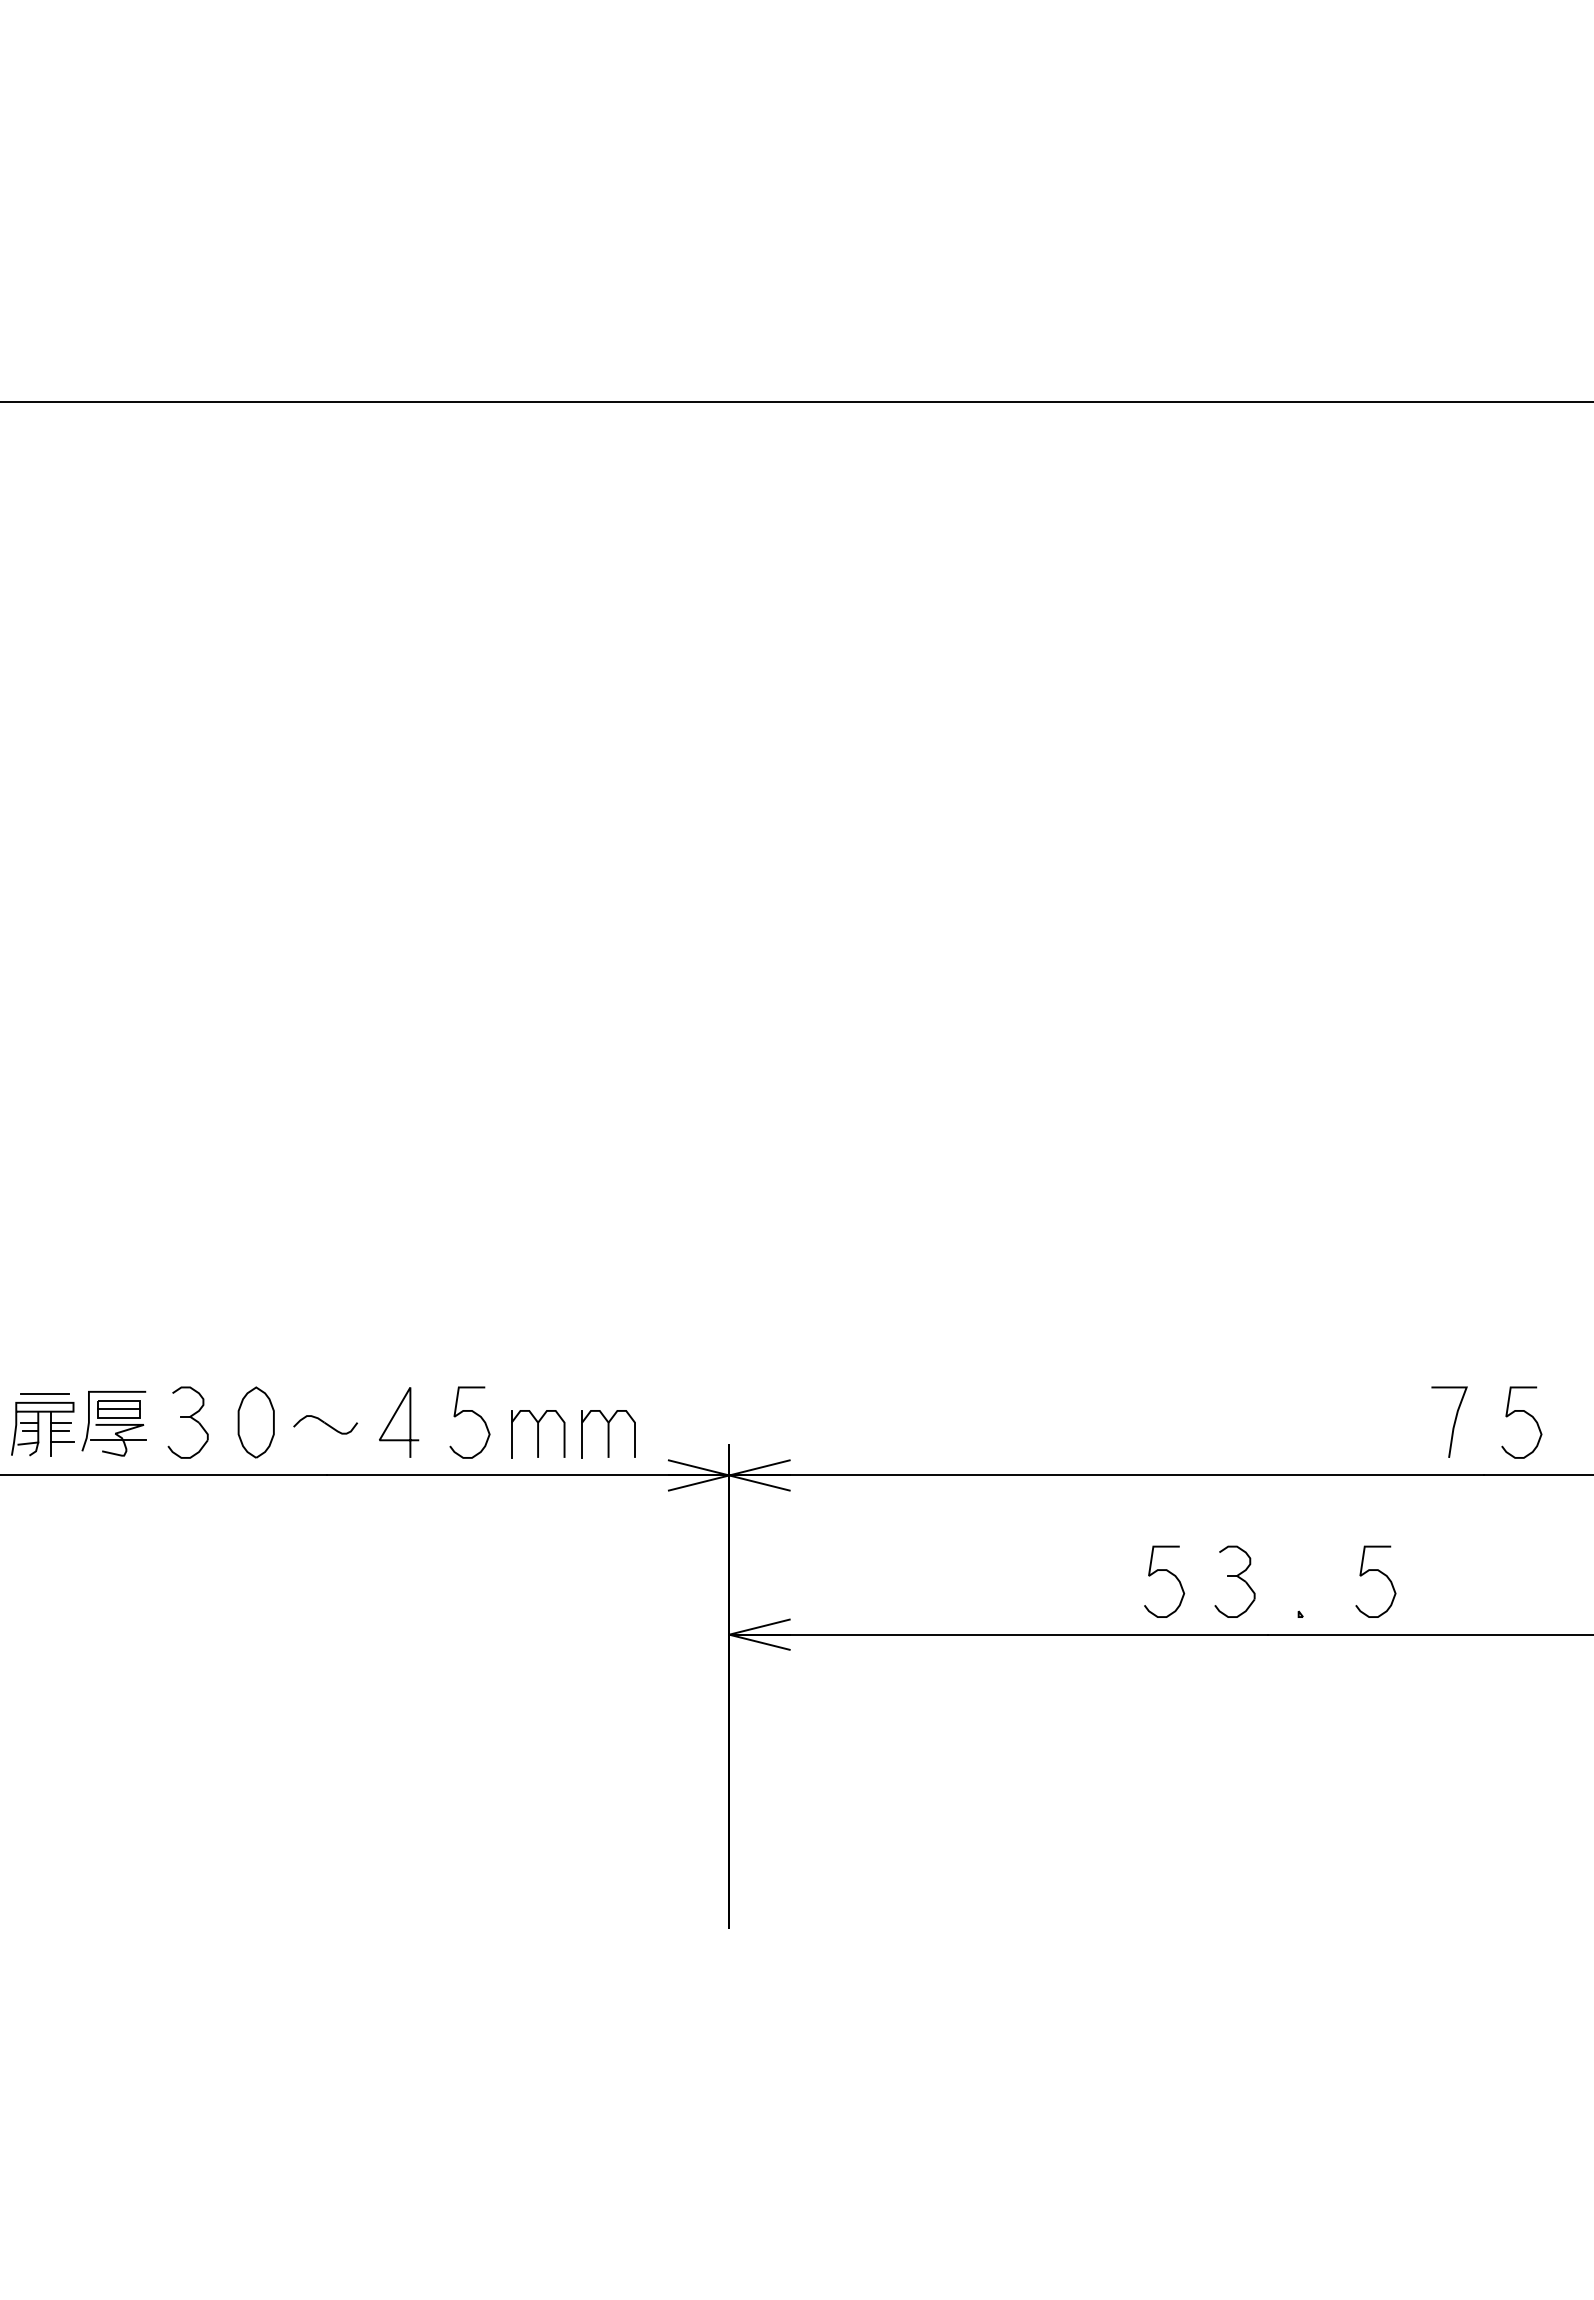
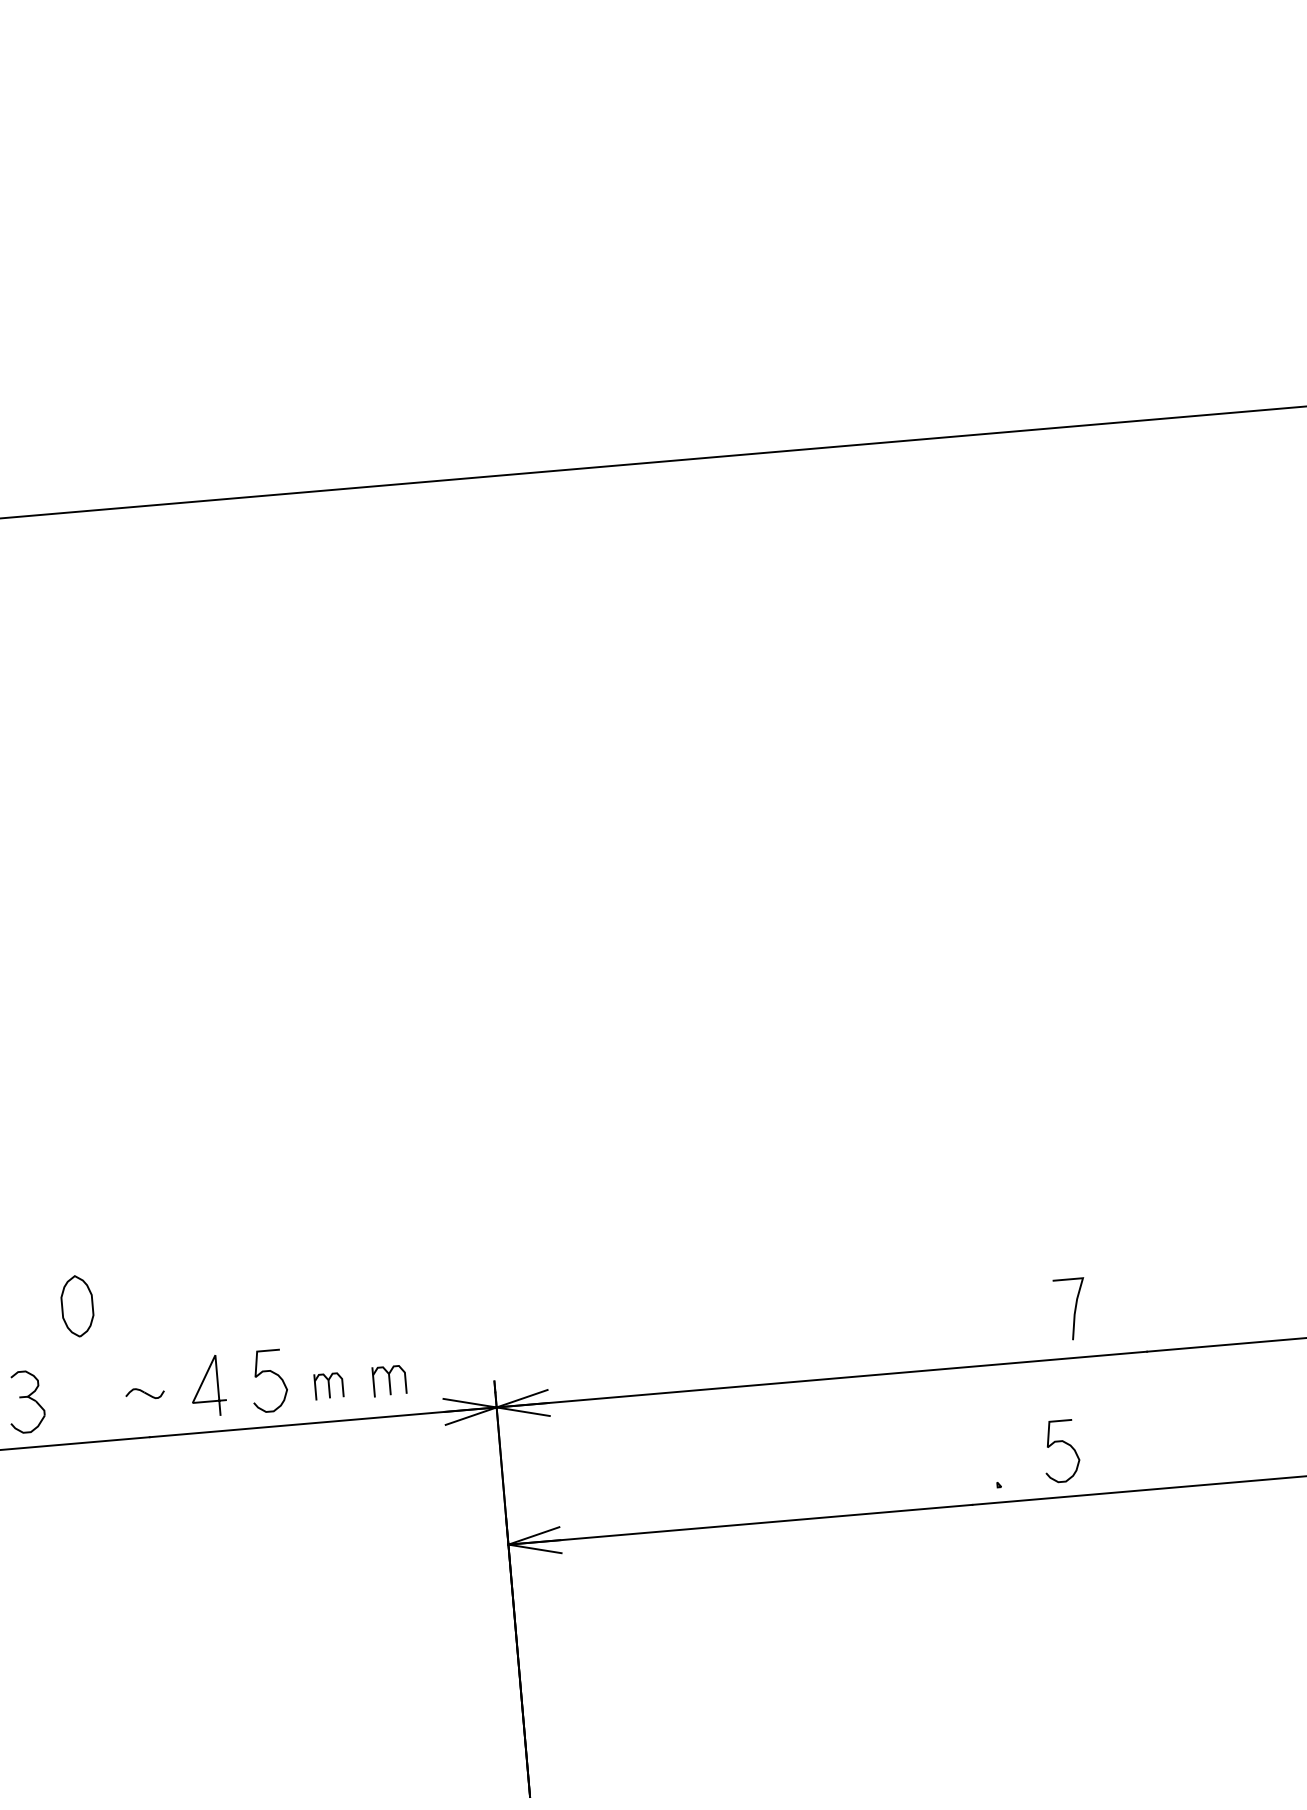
curve: (1525, 1413) -> (1178, 1295), removed
part: (255, 1422) -> (76, 1306), moved
curve: (1453, 1423) -> (1074, 1310), moved
part: (325, 1424) -> (145, 1393), size x0.7
part: (538, 1434) -> (329, 1386), size x0.6
part: (608, 1434) -> (389, 1381), size x0.7
curve: (1169, 1573) -> (883, 1459), removed
part: (1234, 1581) -> (939, 1461), removed

